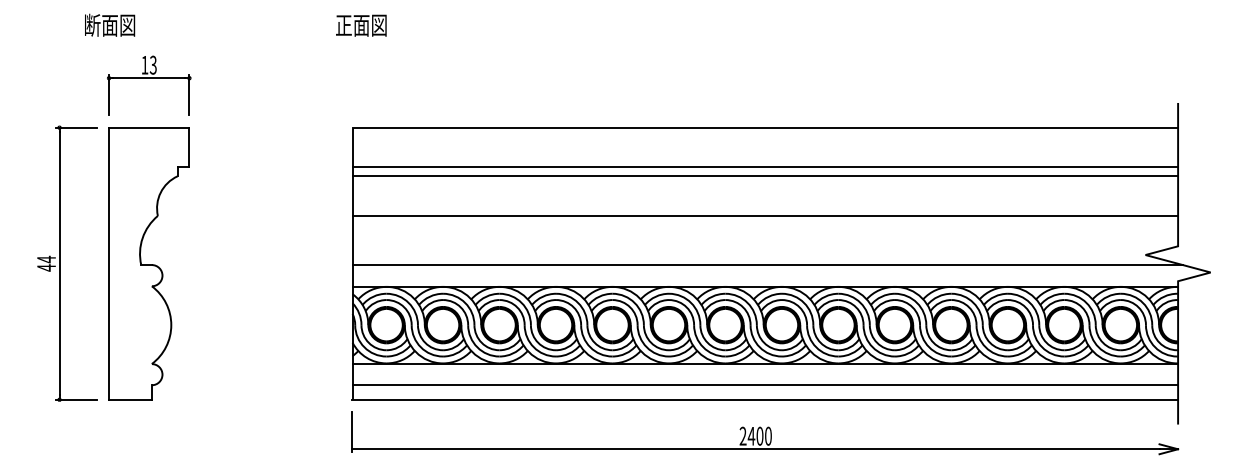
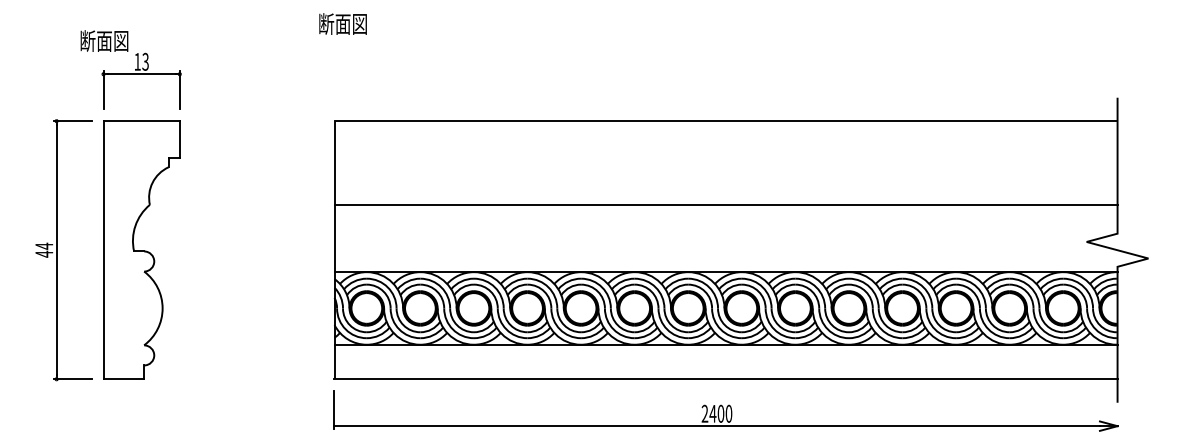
text: (110, 24) -> (104, 40), moved
text: (344, 24) -> (326, 23), 正面図 -> 断面図
line: (764, 167) -> (725, 158), removed
line: (764, 176) -> (725, 167), removed
line: (767, 265) -> (728, 251), removed
line: (764, 385) -> (725, 365), removed

